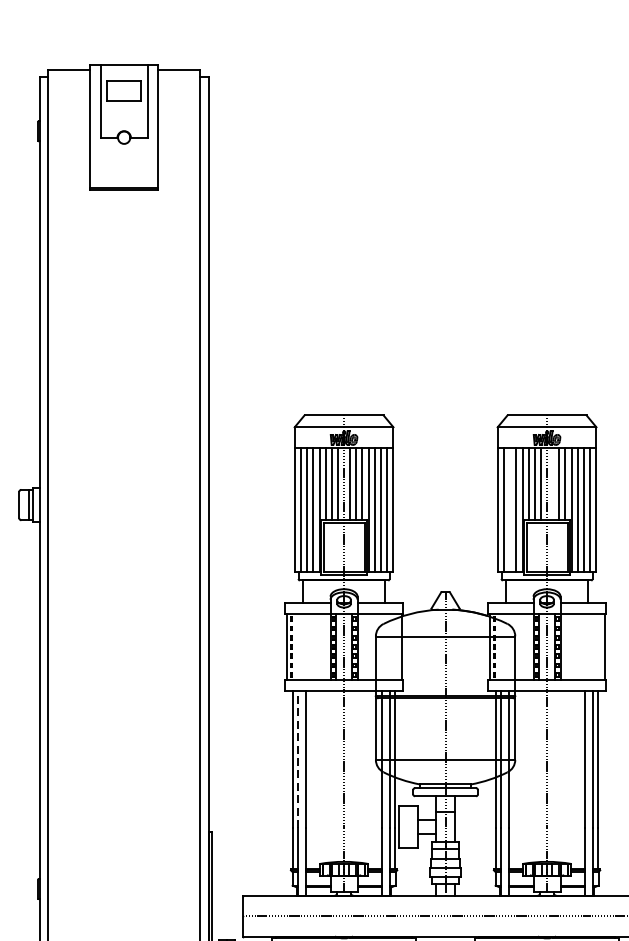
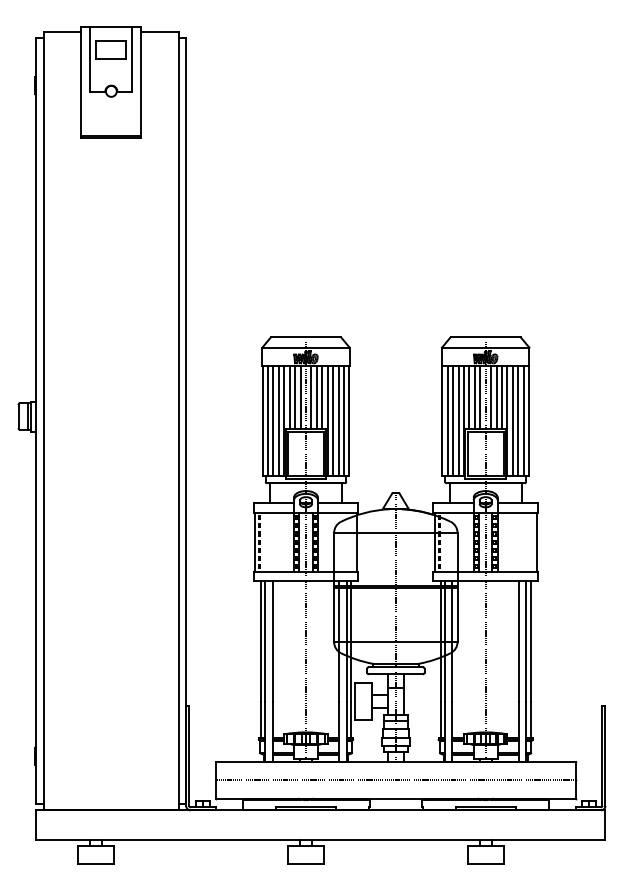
line: (553, 483) -> (491, 397), added
line: (510, 510) -> (453, 421), added
line: (298, 759) -> (265, 641), dashed -> solid

